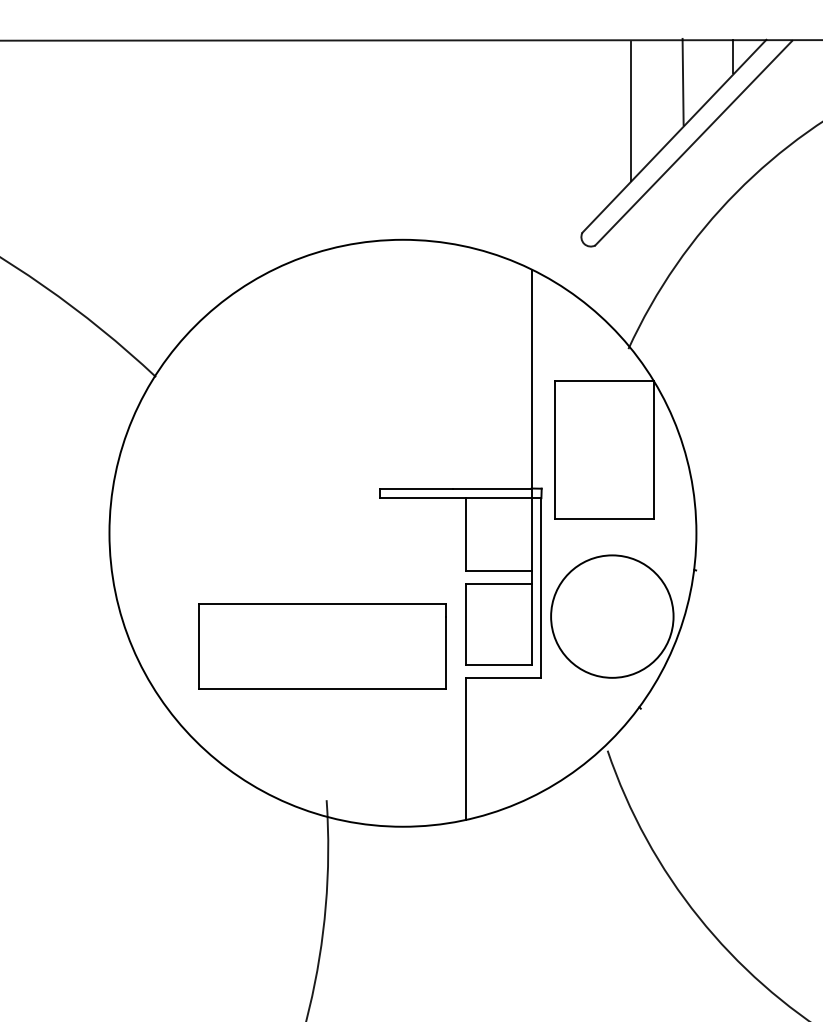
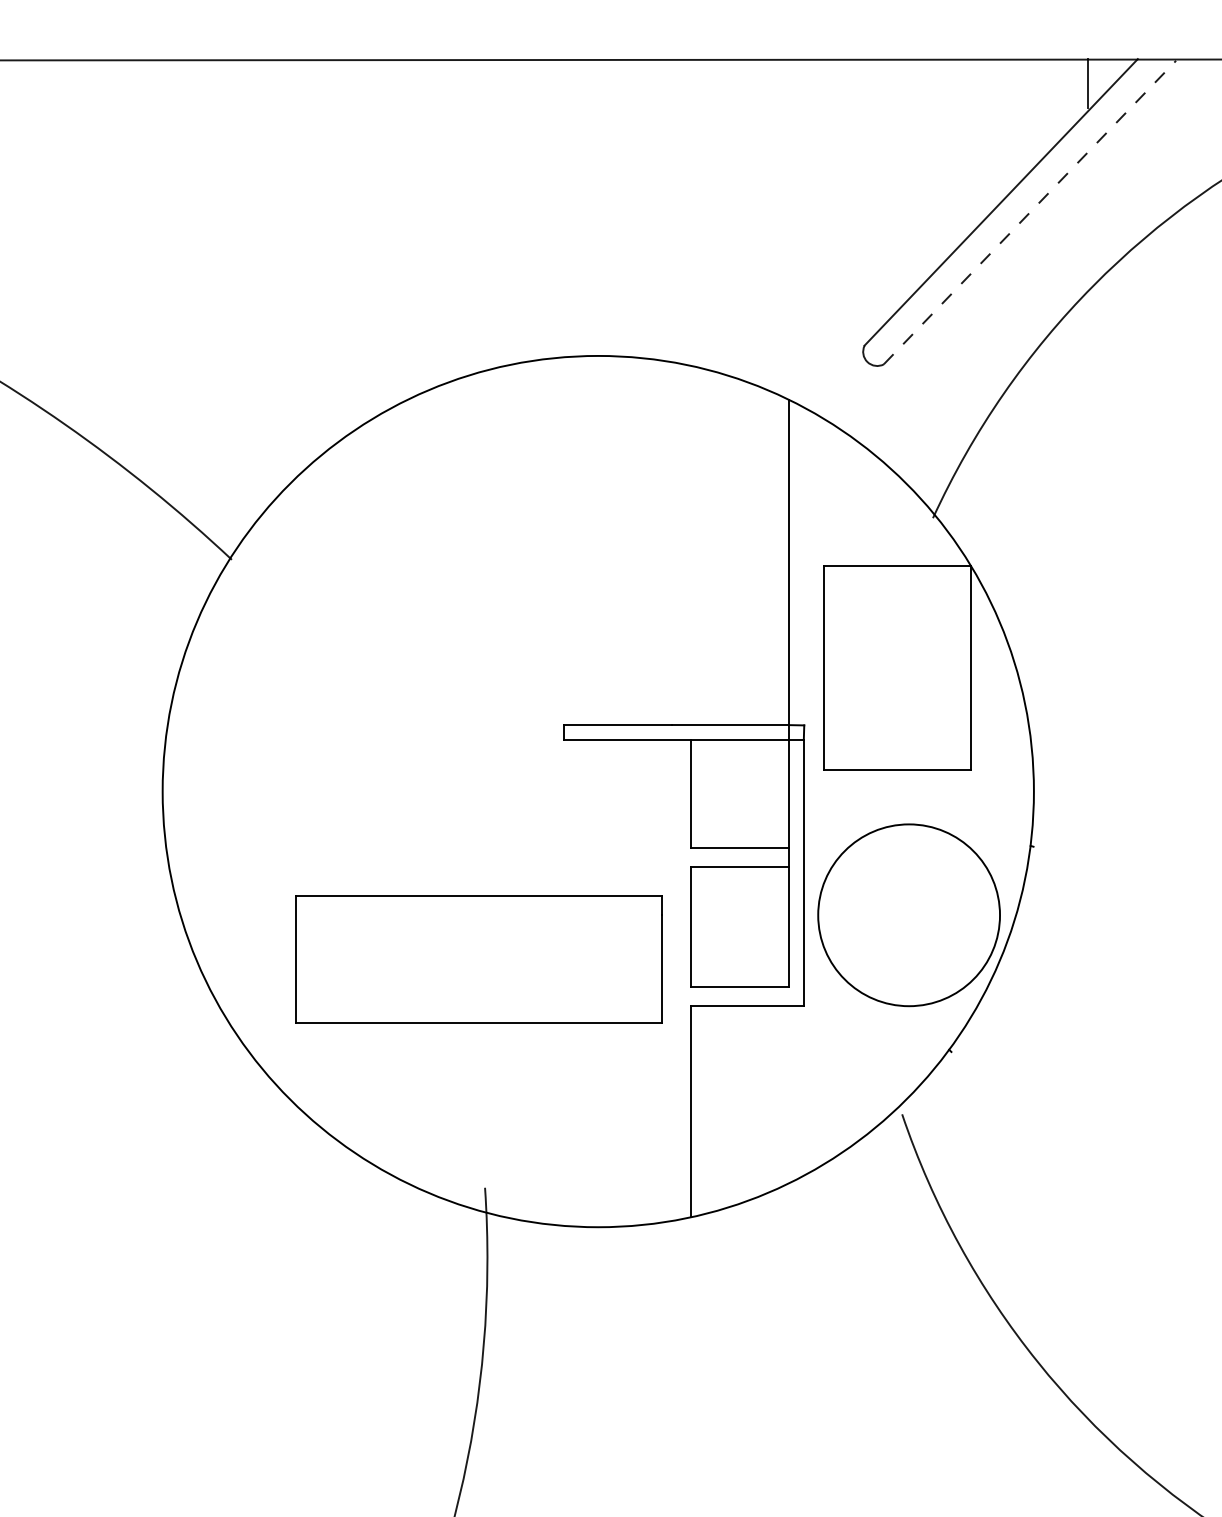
line: (682, 81) -> (1013, 120), removed
line: (630, 111) -> (936, 165), removed
line: (693, 143) -> (1029, 212), solid -> dashed

